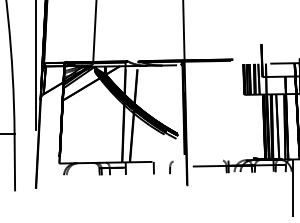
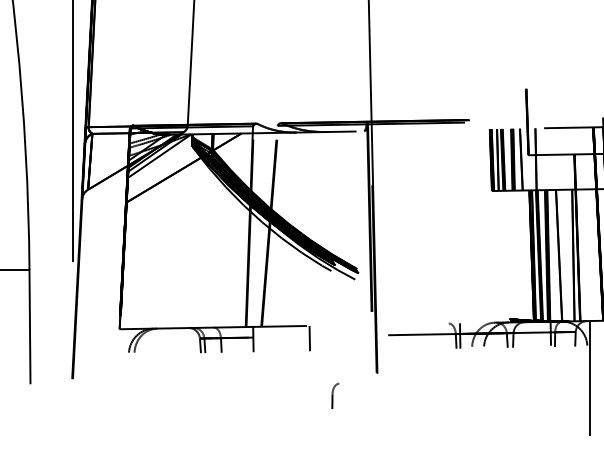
part: (171, 167) -> (335, 395), moved

